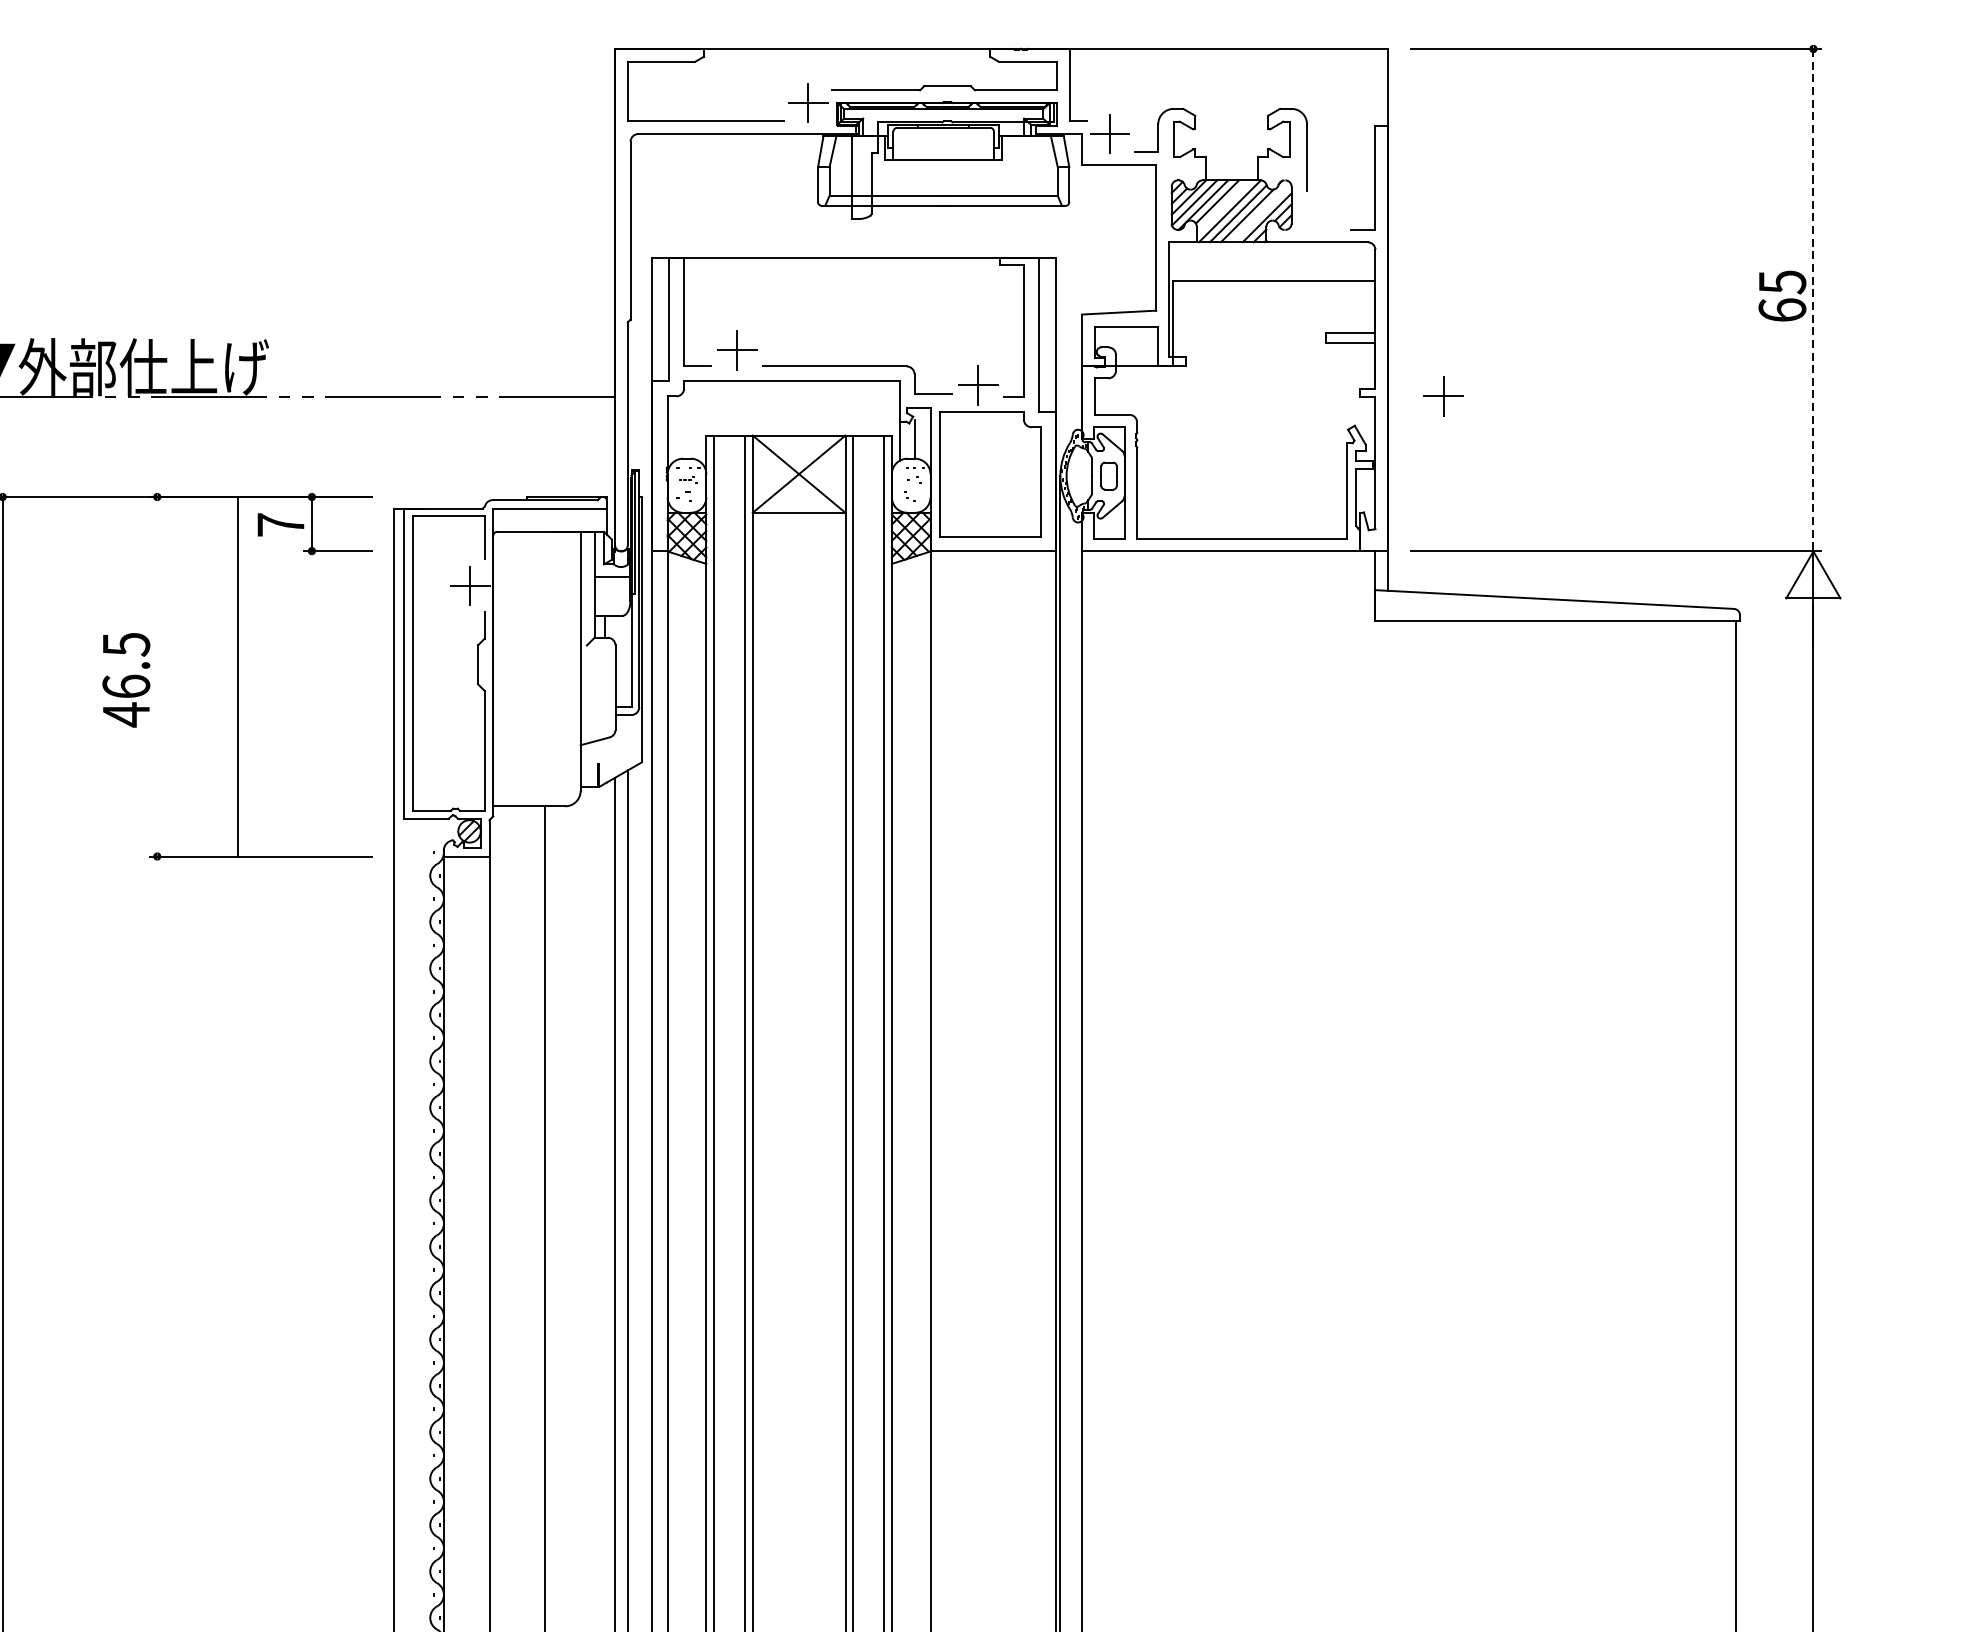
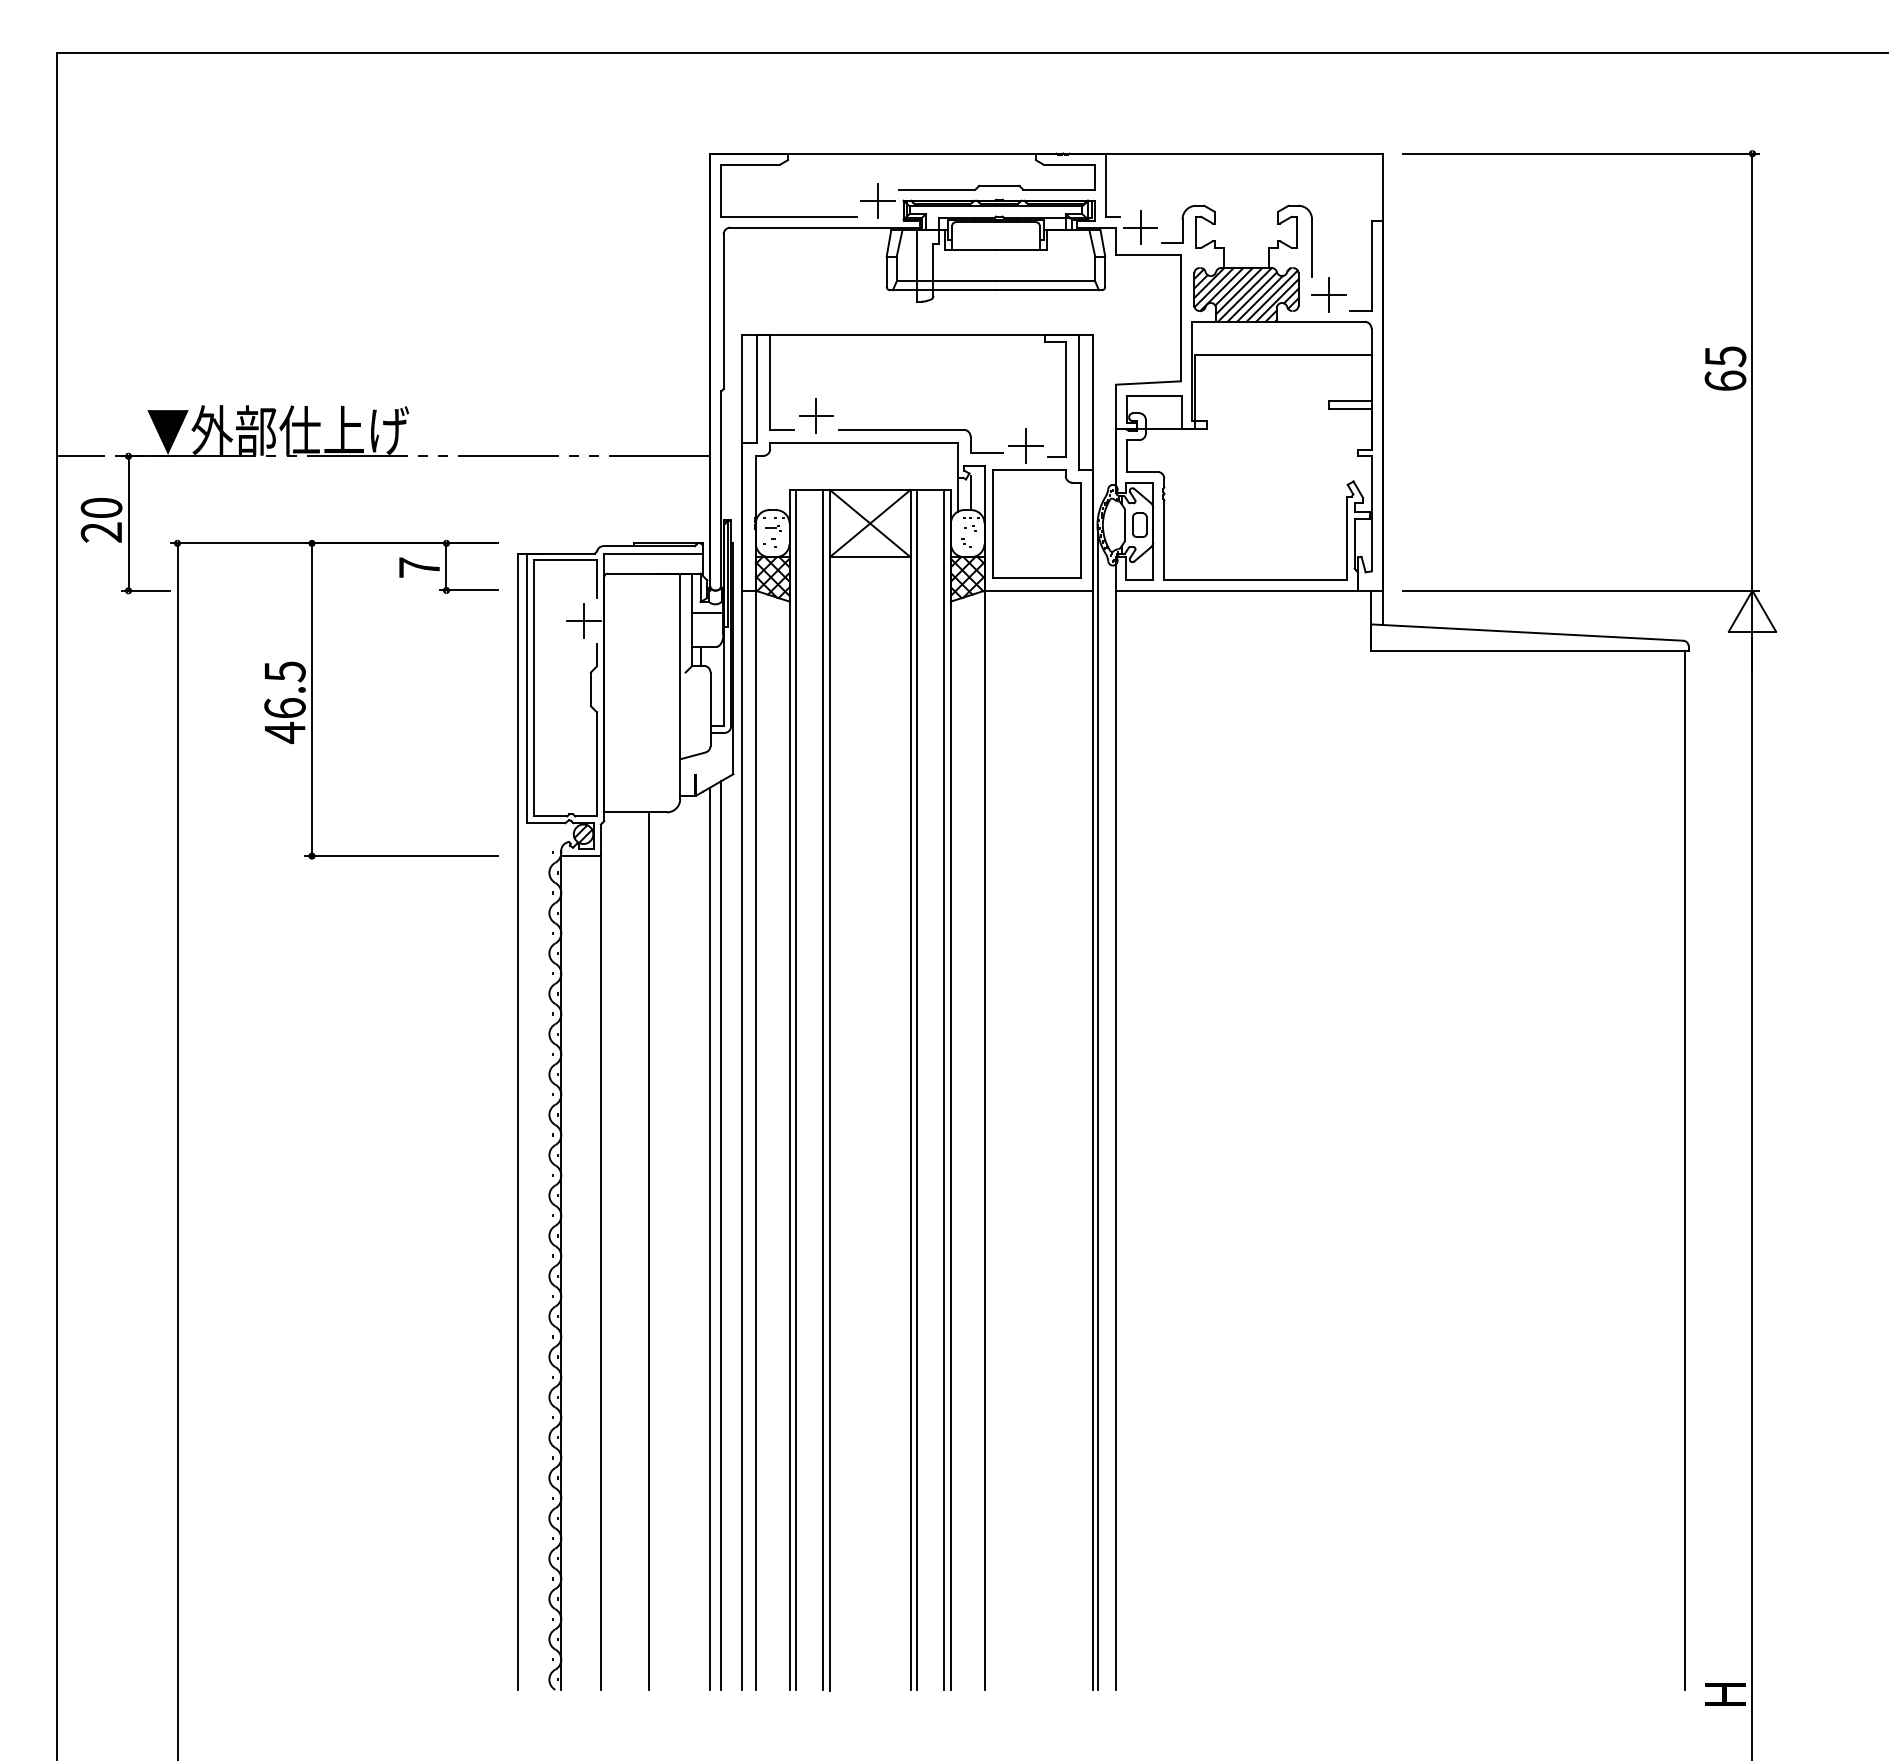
line: (1223, 207) -> (1239, 291), added
line: (1260, 212) -> (1271, 295), added
line: (1813, 300) -> (1752, 372), dashed -> solid
part: (1443, 395) -> (1328, 294), moved
line: (237, 676) -> (311, 699), moved

